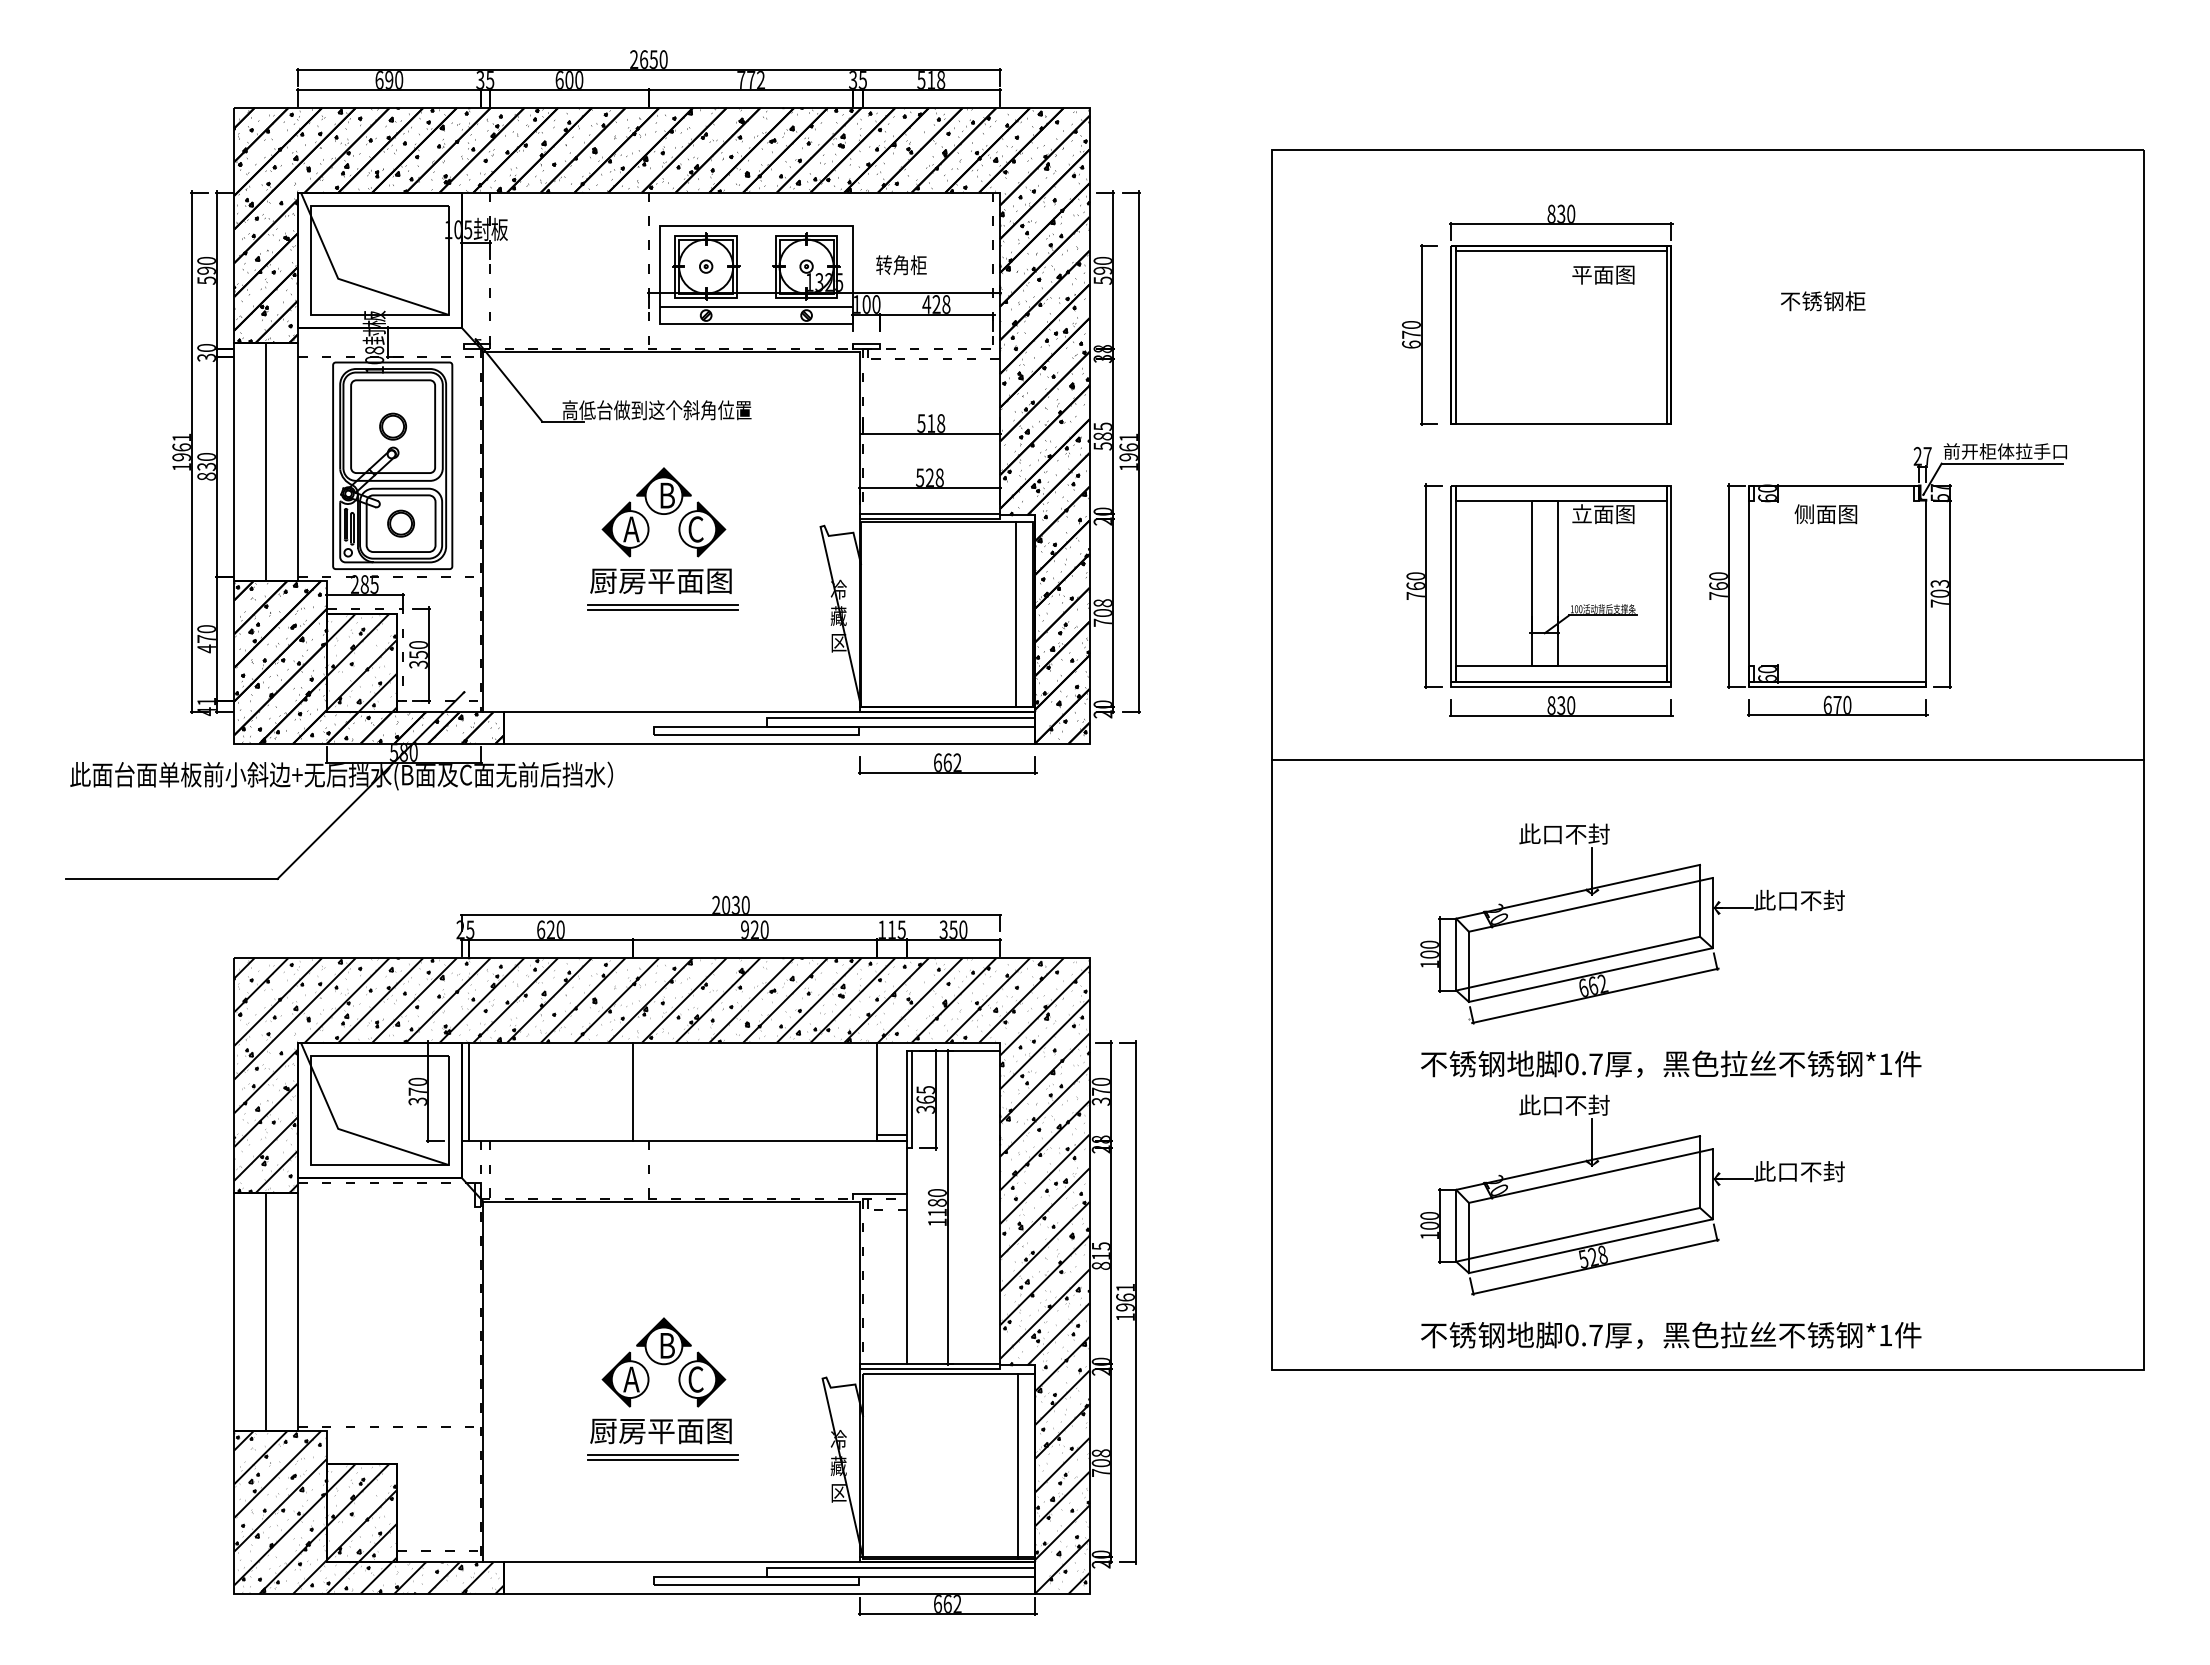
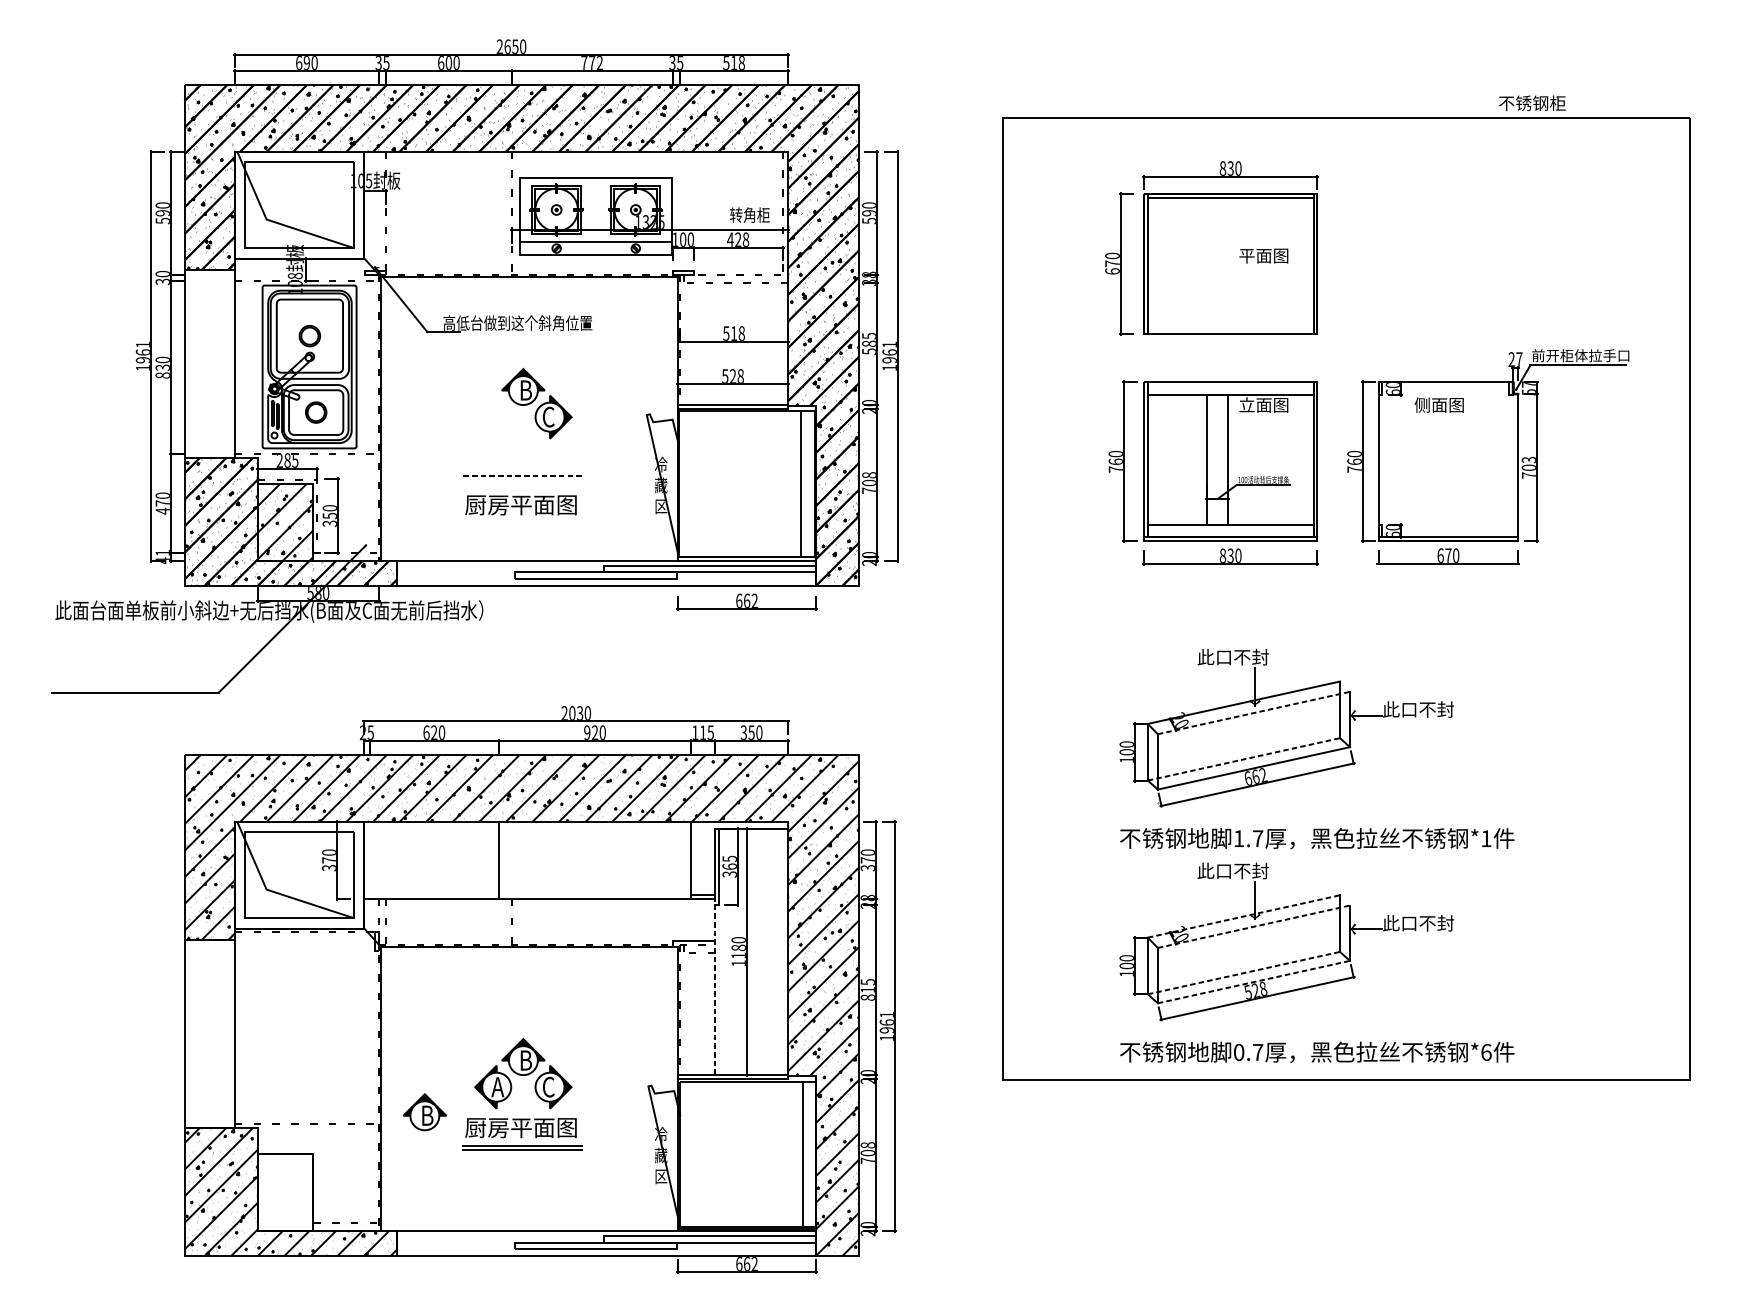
text: (901, 265) -> (750, 215), moved
text: (1603, 274) -> (1263, 255), moved
text: (1823, 301) -> (1532, 103), moved
line: (266, 461) -> (210, 363), removed
part: (625, 529) -> (493, 417), removed
text: (660, 581) -> (520, 505), moved
line: (662, 604) -> (522, 476), solid -> dashed
line: (662, 609) -> (522, 480), removed
line: (1707, 760) -> (1345, 599), removed
line: (1590, 904) -> (1253, 712), solid -> dashed
line: (1578, 963) -> (1244, 759), solid -> dashed
text: (1571, 1064) -> (1238, 838), 0.7 -> 1.7
line: (468, 1091) -> (369, 860), removed
line: (1578, 1162) -> (1244, 916), solid -> dashed
line: (1590, 1176) -> (1253, 927), solid -> dashed
line: (1578, 1234) -> (1244, 972), solid -> dashed
line: (1590, 1246) -> (1253, 982), solid -> dashed
line: (907, 1252) -> (715, 987), solid -> dashed
line: (266, 1311) -> (210, 1033), removed
text: (1885, 1335) -> (1486, 1052), *1 -> *6
part: (538, 1411) -> (424, 1112), added
hatch: (362, 1513) -> (285, 1192), removed

